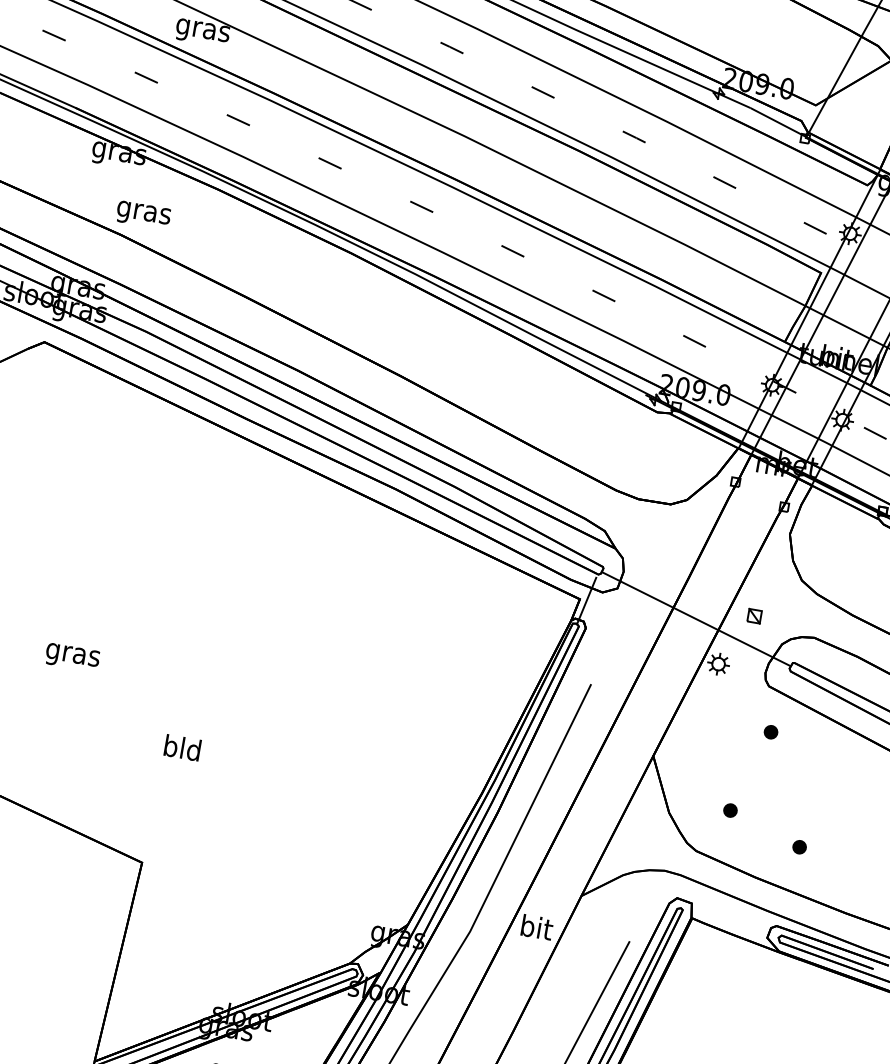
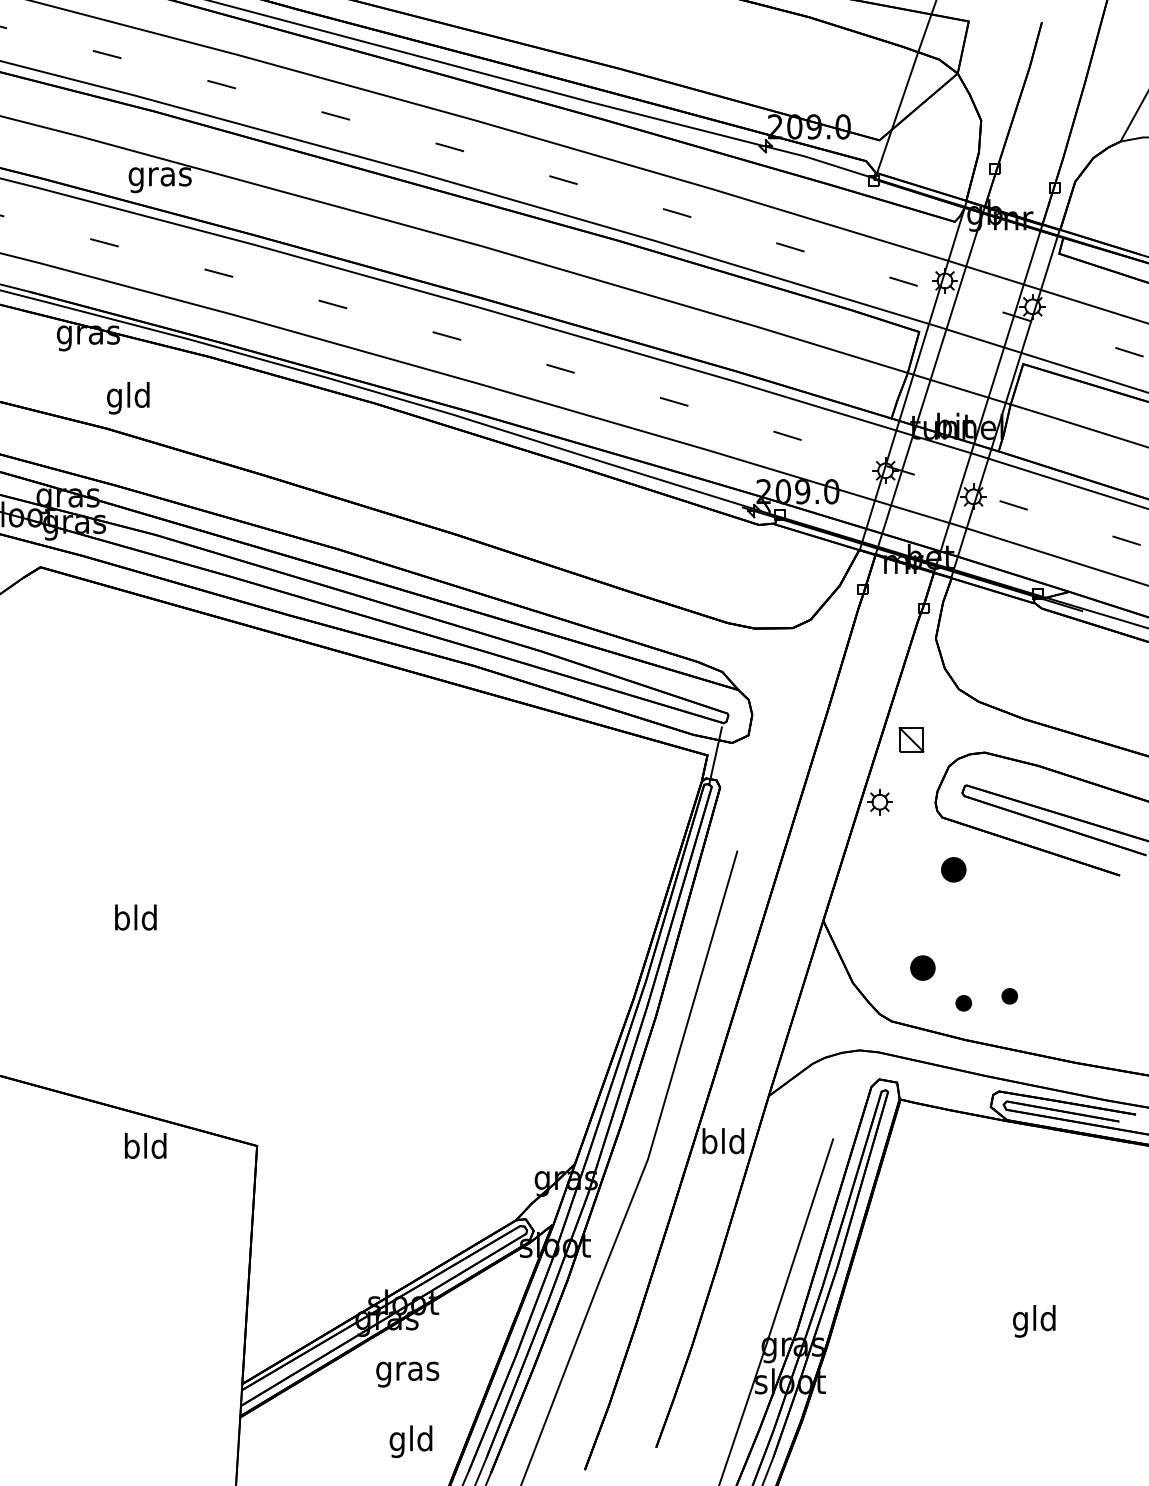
text: (143, 212) -> (128, 398), gras -> gld
part: (754, 615) -> (911, 739), size x1.6
line: (695, 618) -> (844, 754), removed
text: (72, 654) -> (135, 920), gras -> bld
part: (770, 731) -> (953, 869), size x1.6
text: (182, 747) -> (145, 1145), moved
part: (730, 810) -> (922, 967), size x1.6
part: (759, 846) -> (963, 1003), added
text: (536, 927) -> (723, 1141), bit -> bld

